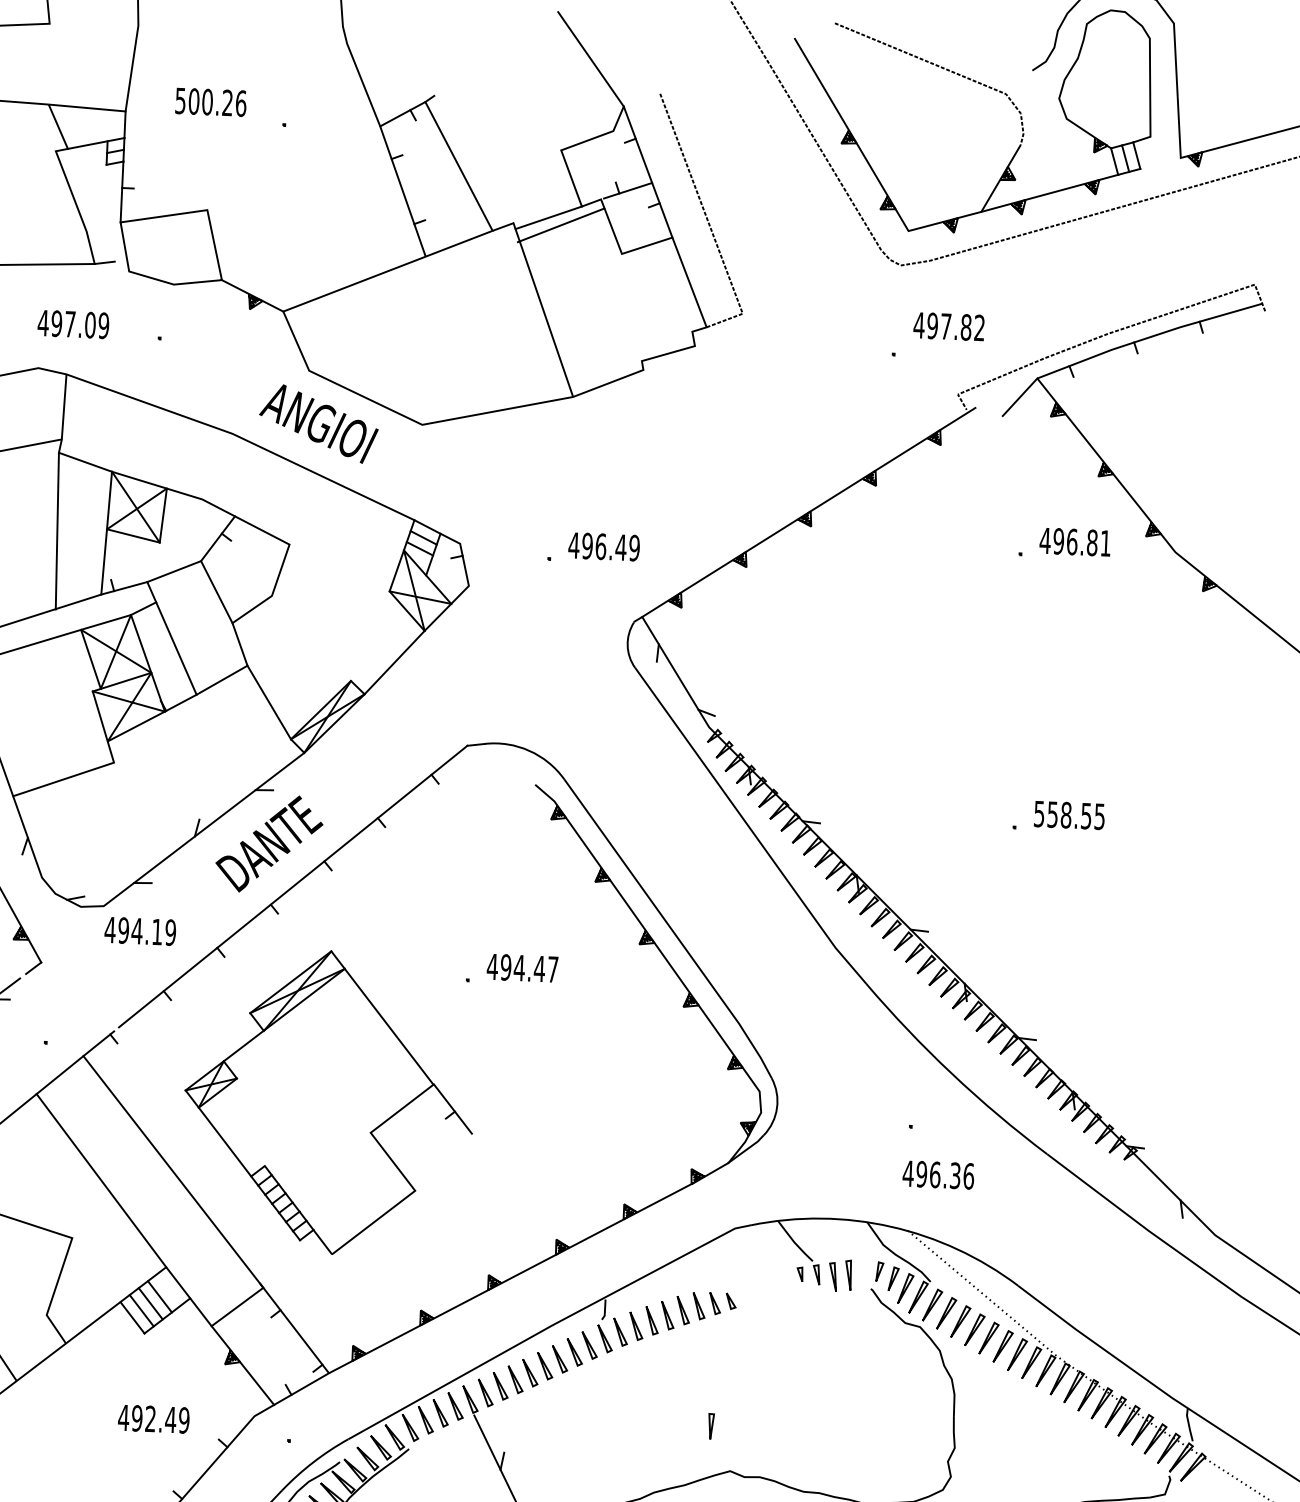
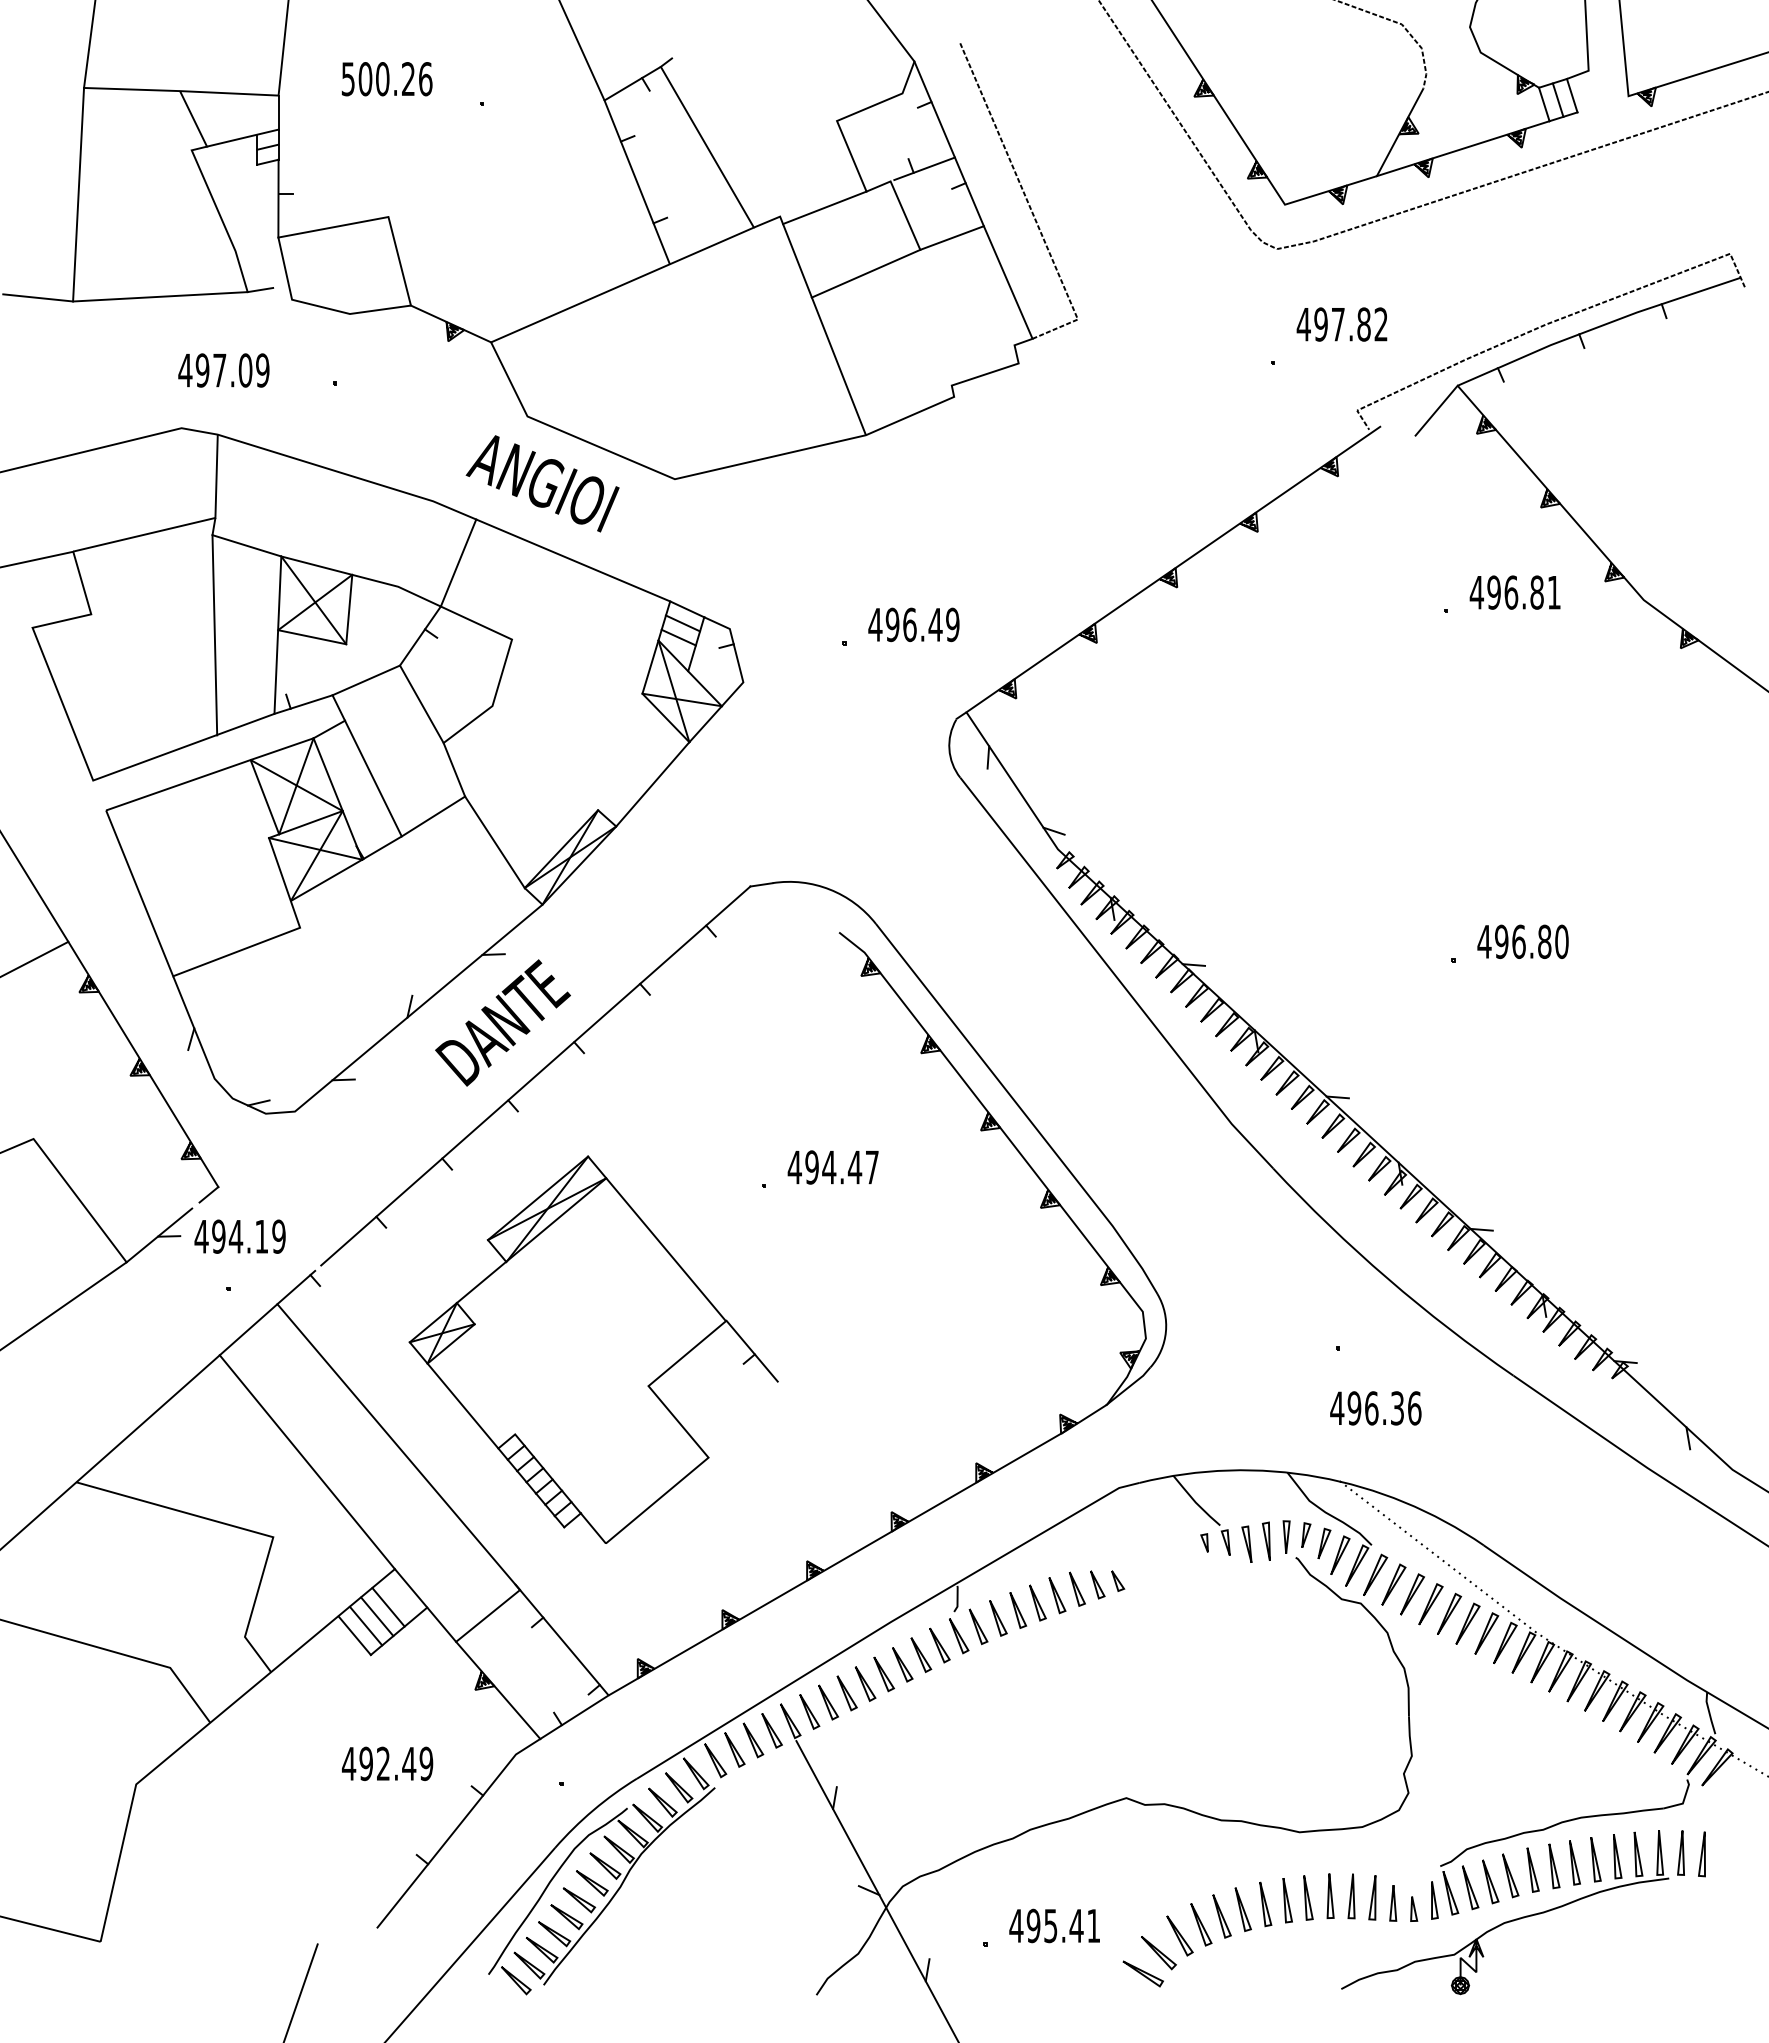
line: (560, 225) -> (865, 273), moved
line: (250, 482) -> (458, 562), added
text: (1069, 815) -> (1522, 941), 558.55 -> 496.80
text: (139, 931) -> (239, 1236), moved
part: (711, 1425) -> (1286, 1536), moved

